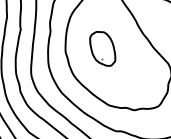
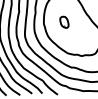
part: (102, 49) -> (64, 22), size x0.6

